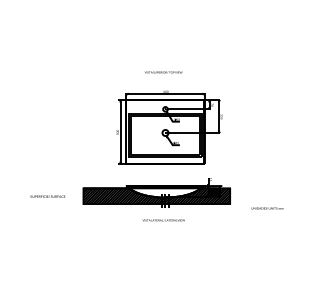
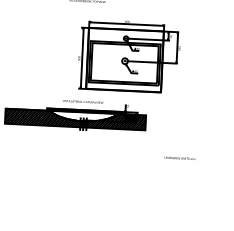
part: (169, 127) -> (129, 56), moved
text: (267, 208) -> (179, 158), moved
text: (163, 220) -> (82, 101), moved

